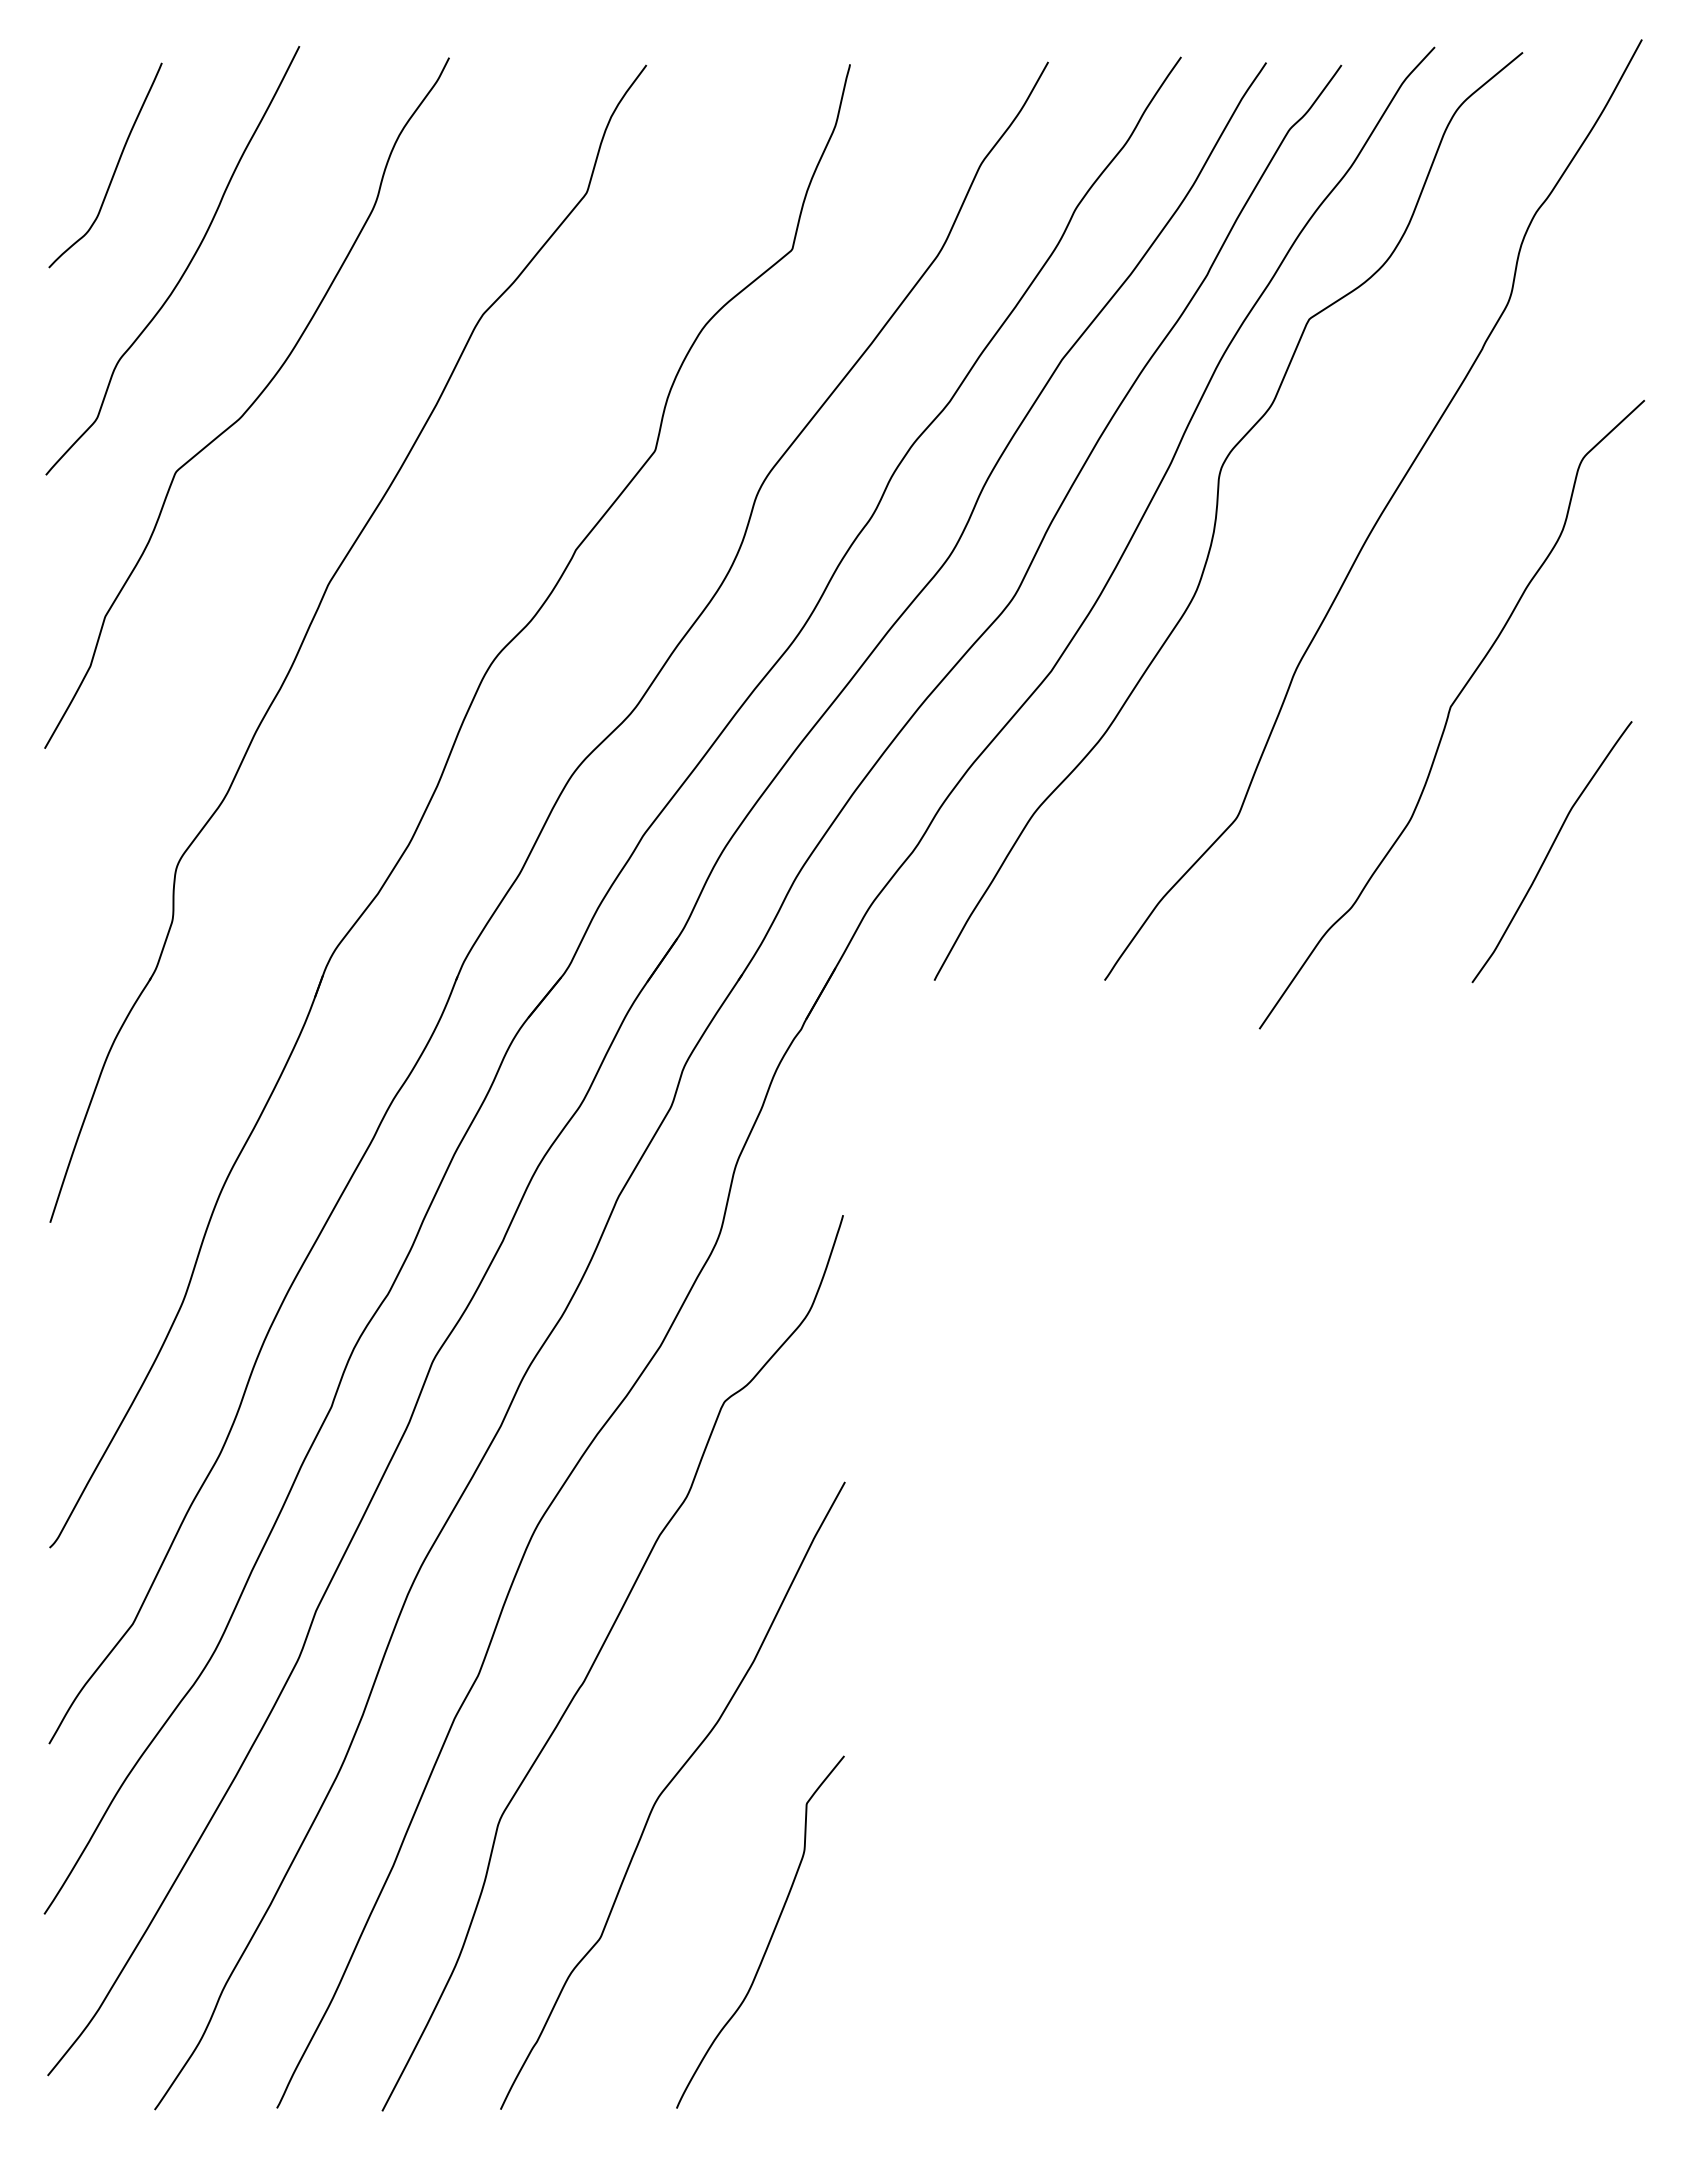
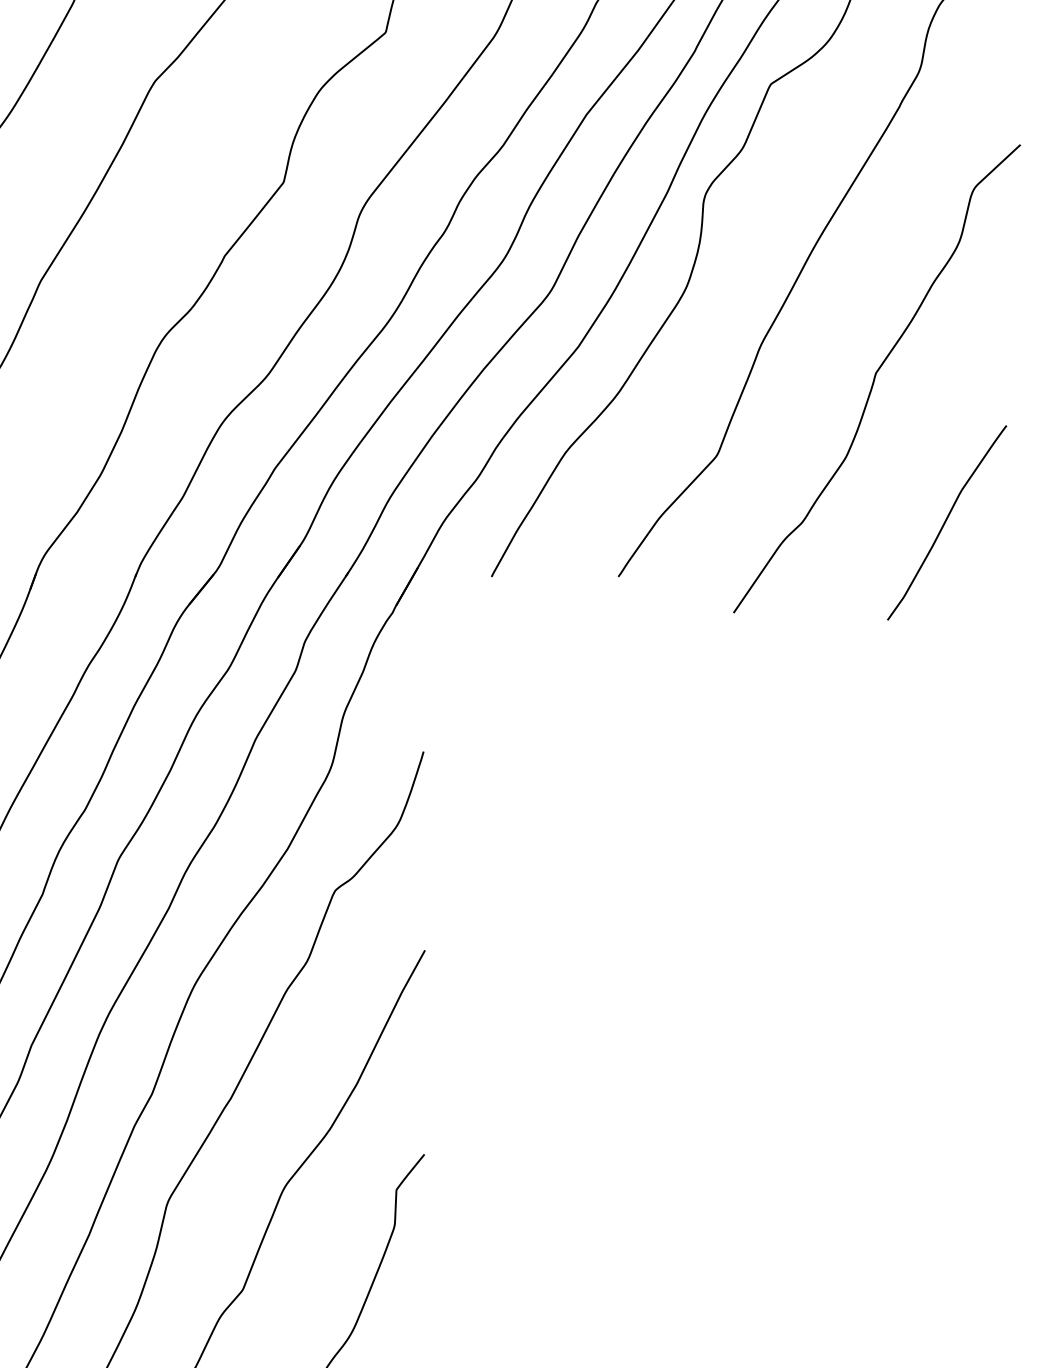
curve: (1550, 851) -> (945, 522), moved

